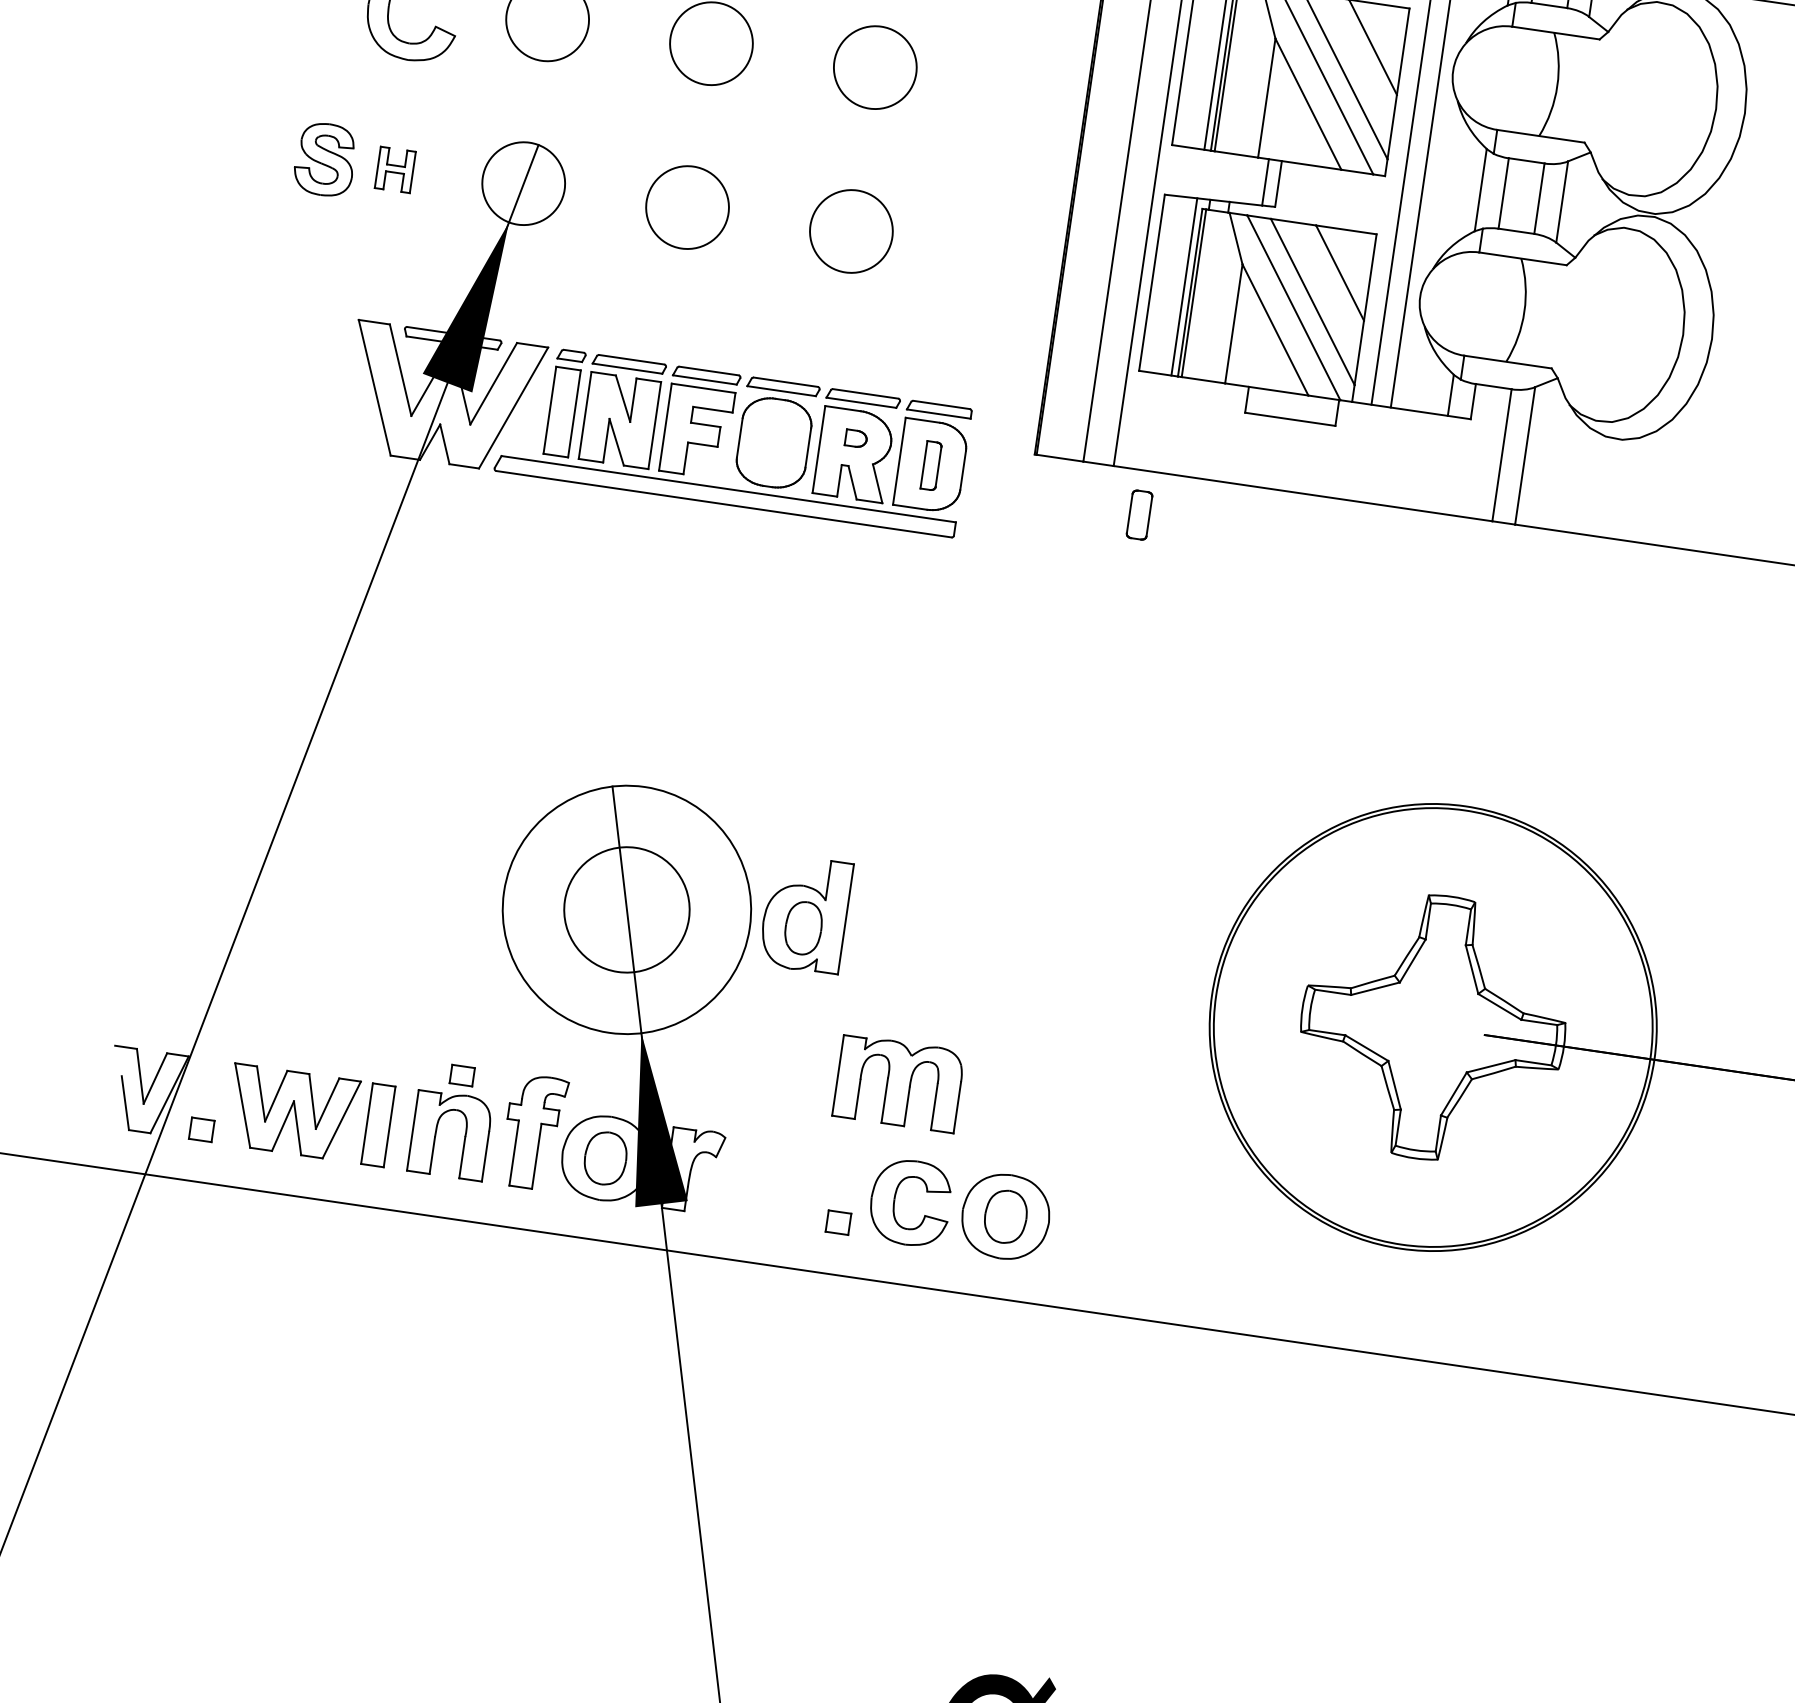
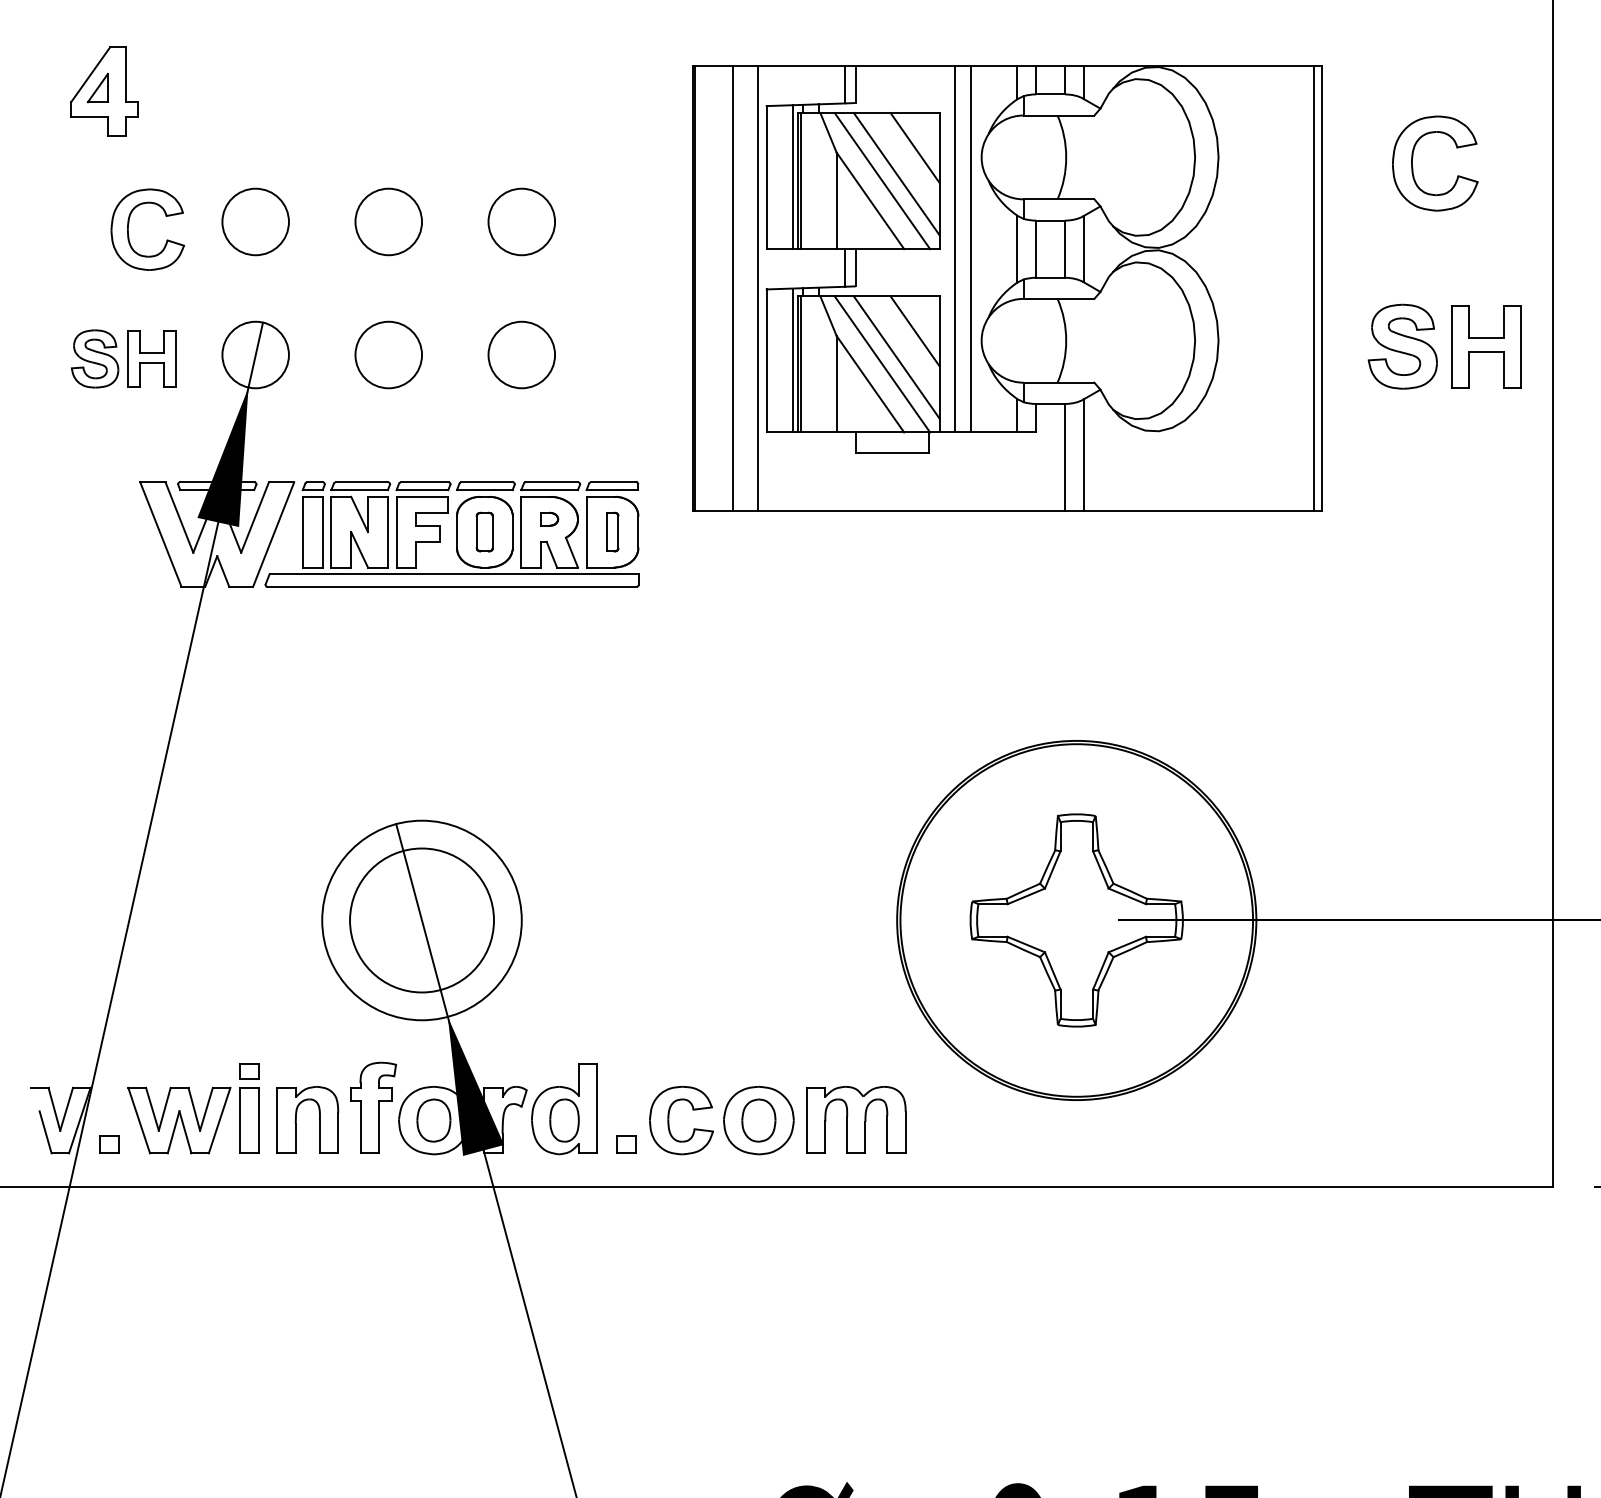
part: (394, 169) -> (151, 358), size x1.67
part: (1139, 514) -> (484, 531), moved
circle: (626, 909) -> (421, 920), size x1.43
part: (805, 914) -> (564, 1109), moved
part: (462, 1075) -> (249, 1071), moved
part: (899, 1082) -> (856, 1119), moved

